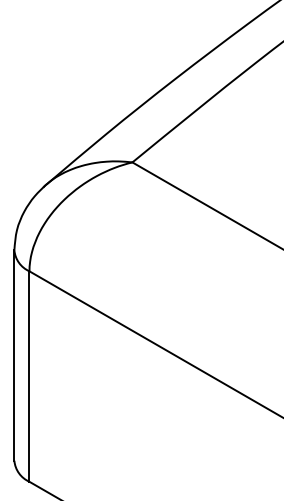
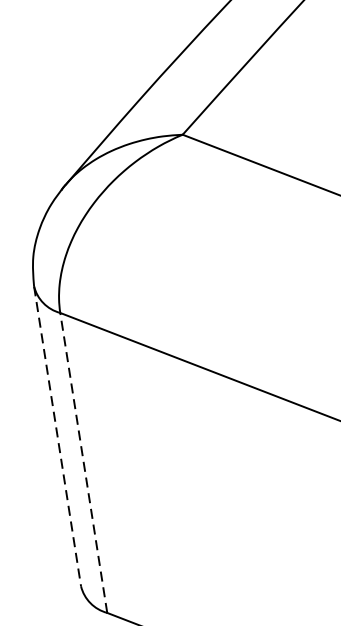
line: (14, 356) -> (57, 437), solid -> dashed
line: (29, 376) -> (83, 462), solid -> dashed

